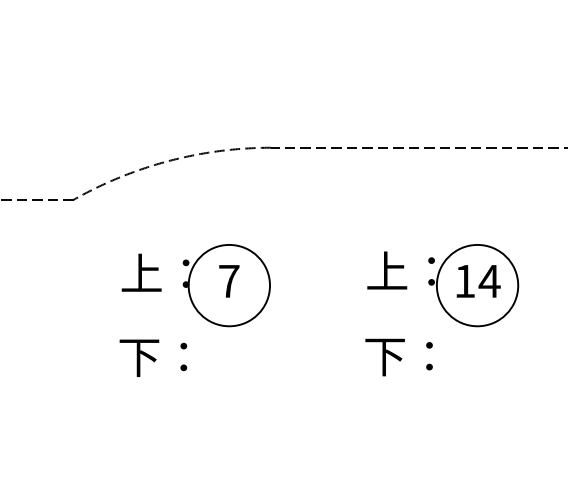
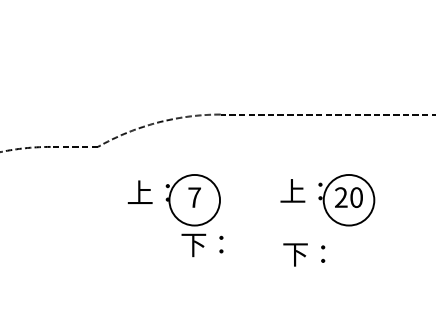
text: (478, 281) -> (349, 197), 14 -> 20
text: (399, 356) -> (304, 254), moved
text: (153, 358) -> (202, 245), moved

